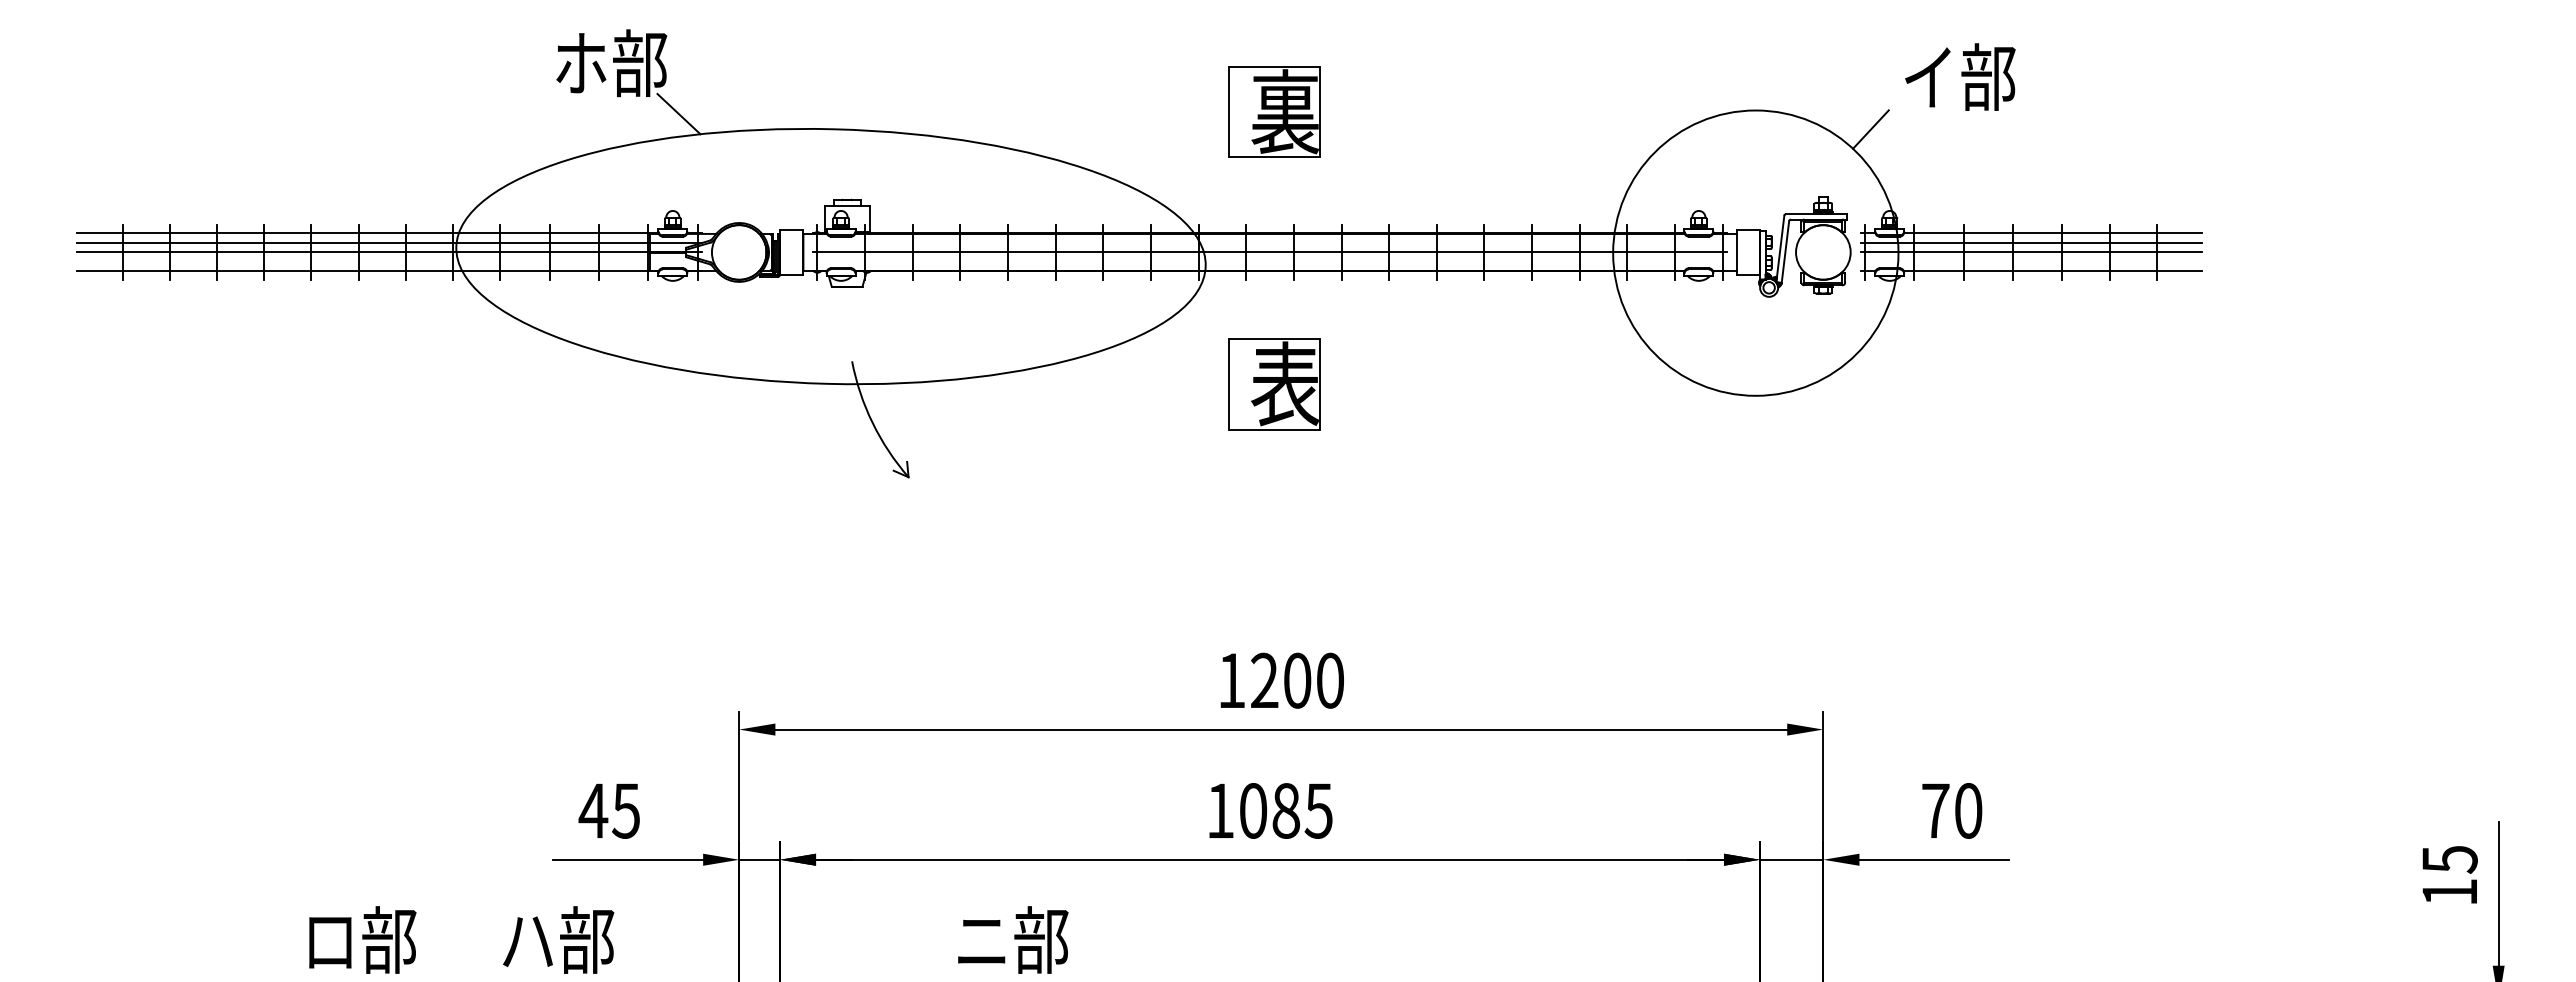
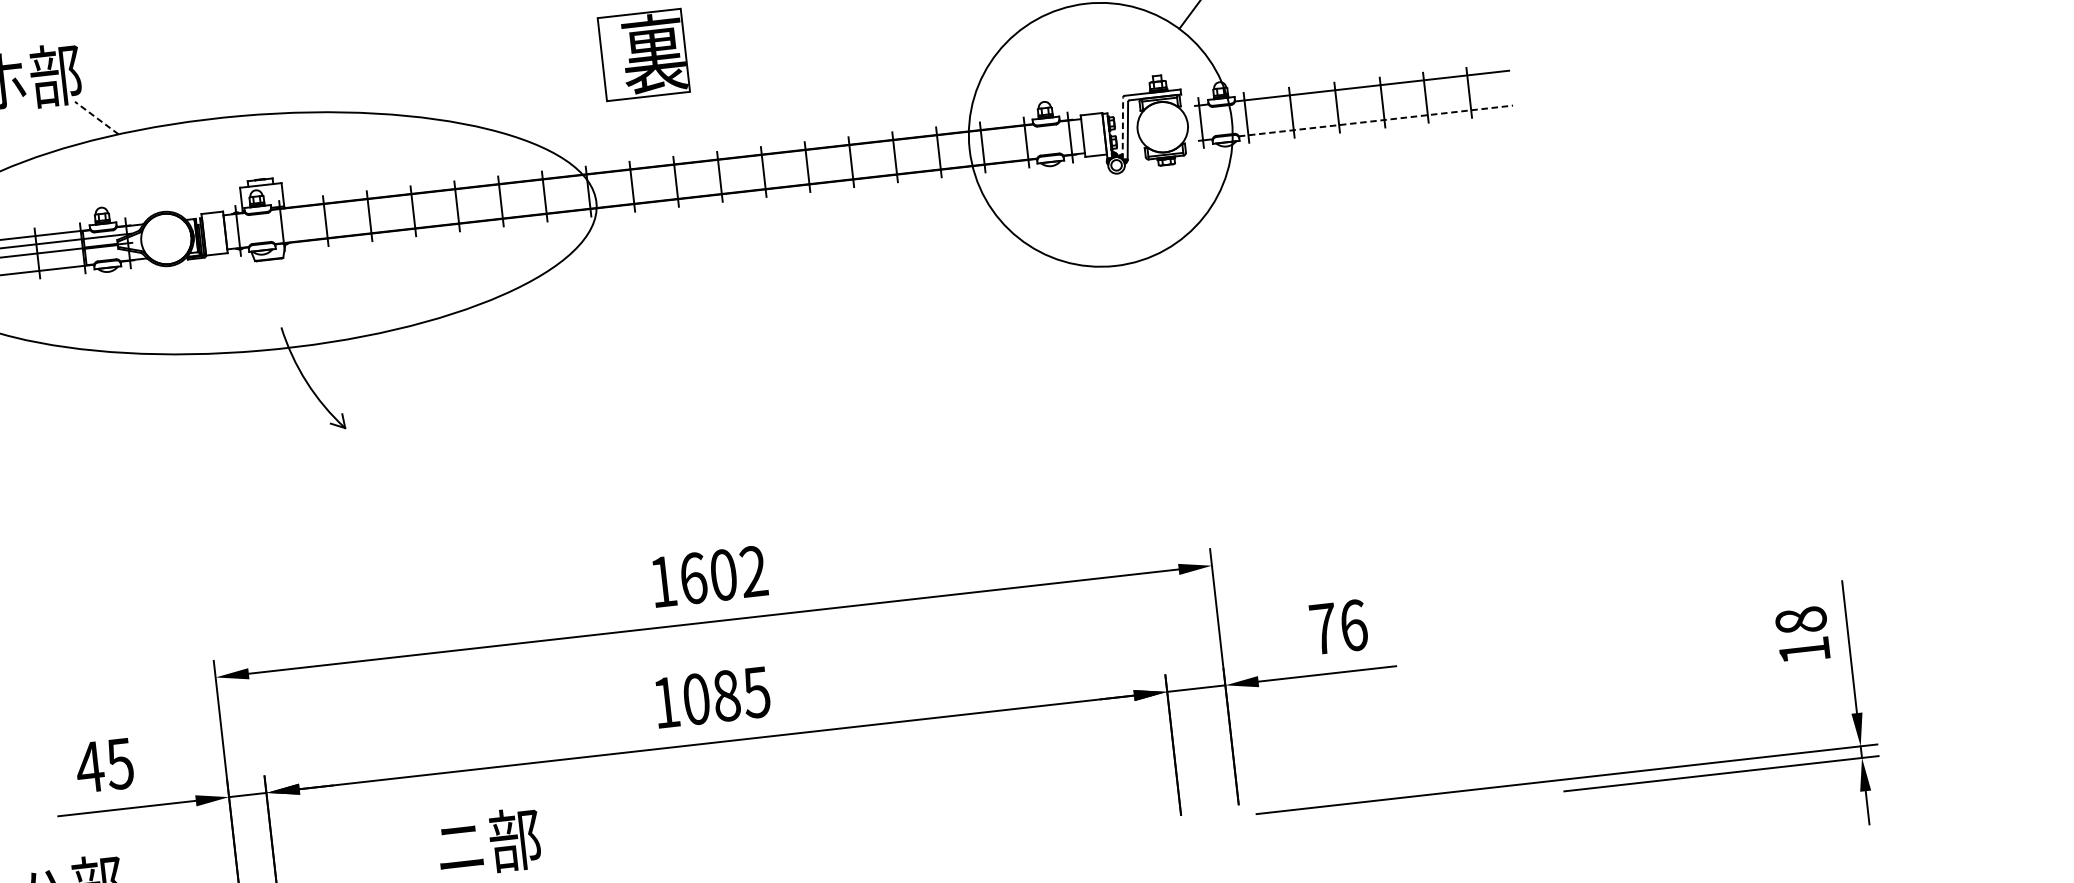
line: (678, 113) -> (96, 117), solid -> dashed
line: (2031, 242) -> (1353, 96), removed
line: (1780, 249) -> (1123, 128), solid -> dashed
line: (1269, 252) -> (653, 184), removed
line: (2031, 252) -> (1354, 105), removed
line: (2053, 271) -> (1376, 121), solid -> dashed
part: (1274, 384) -> (671, 305), removed
text: (1297, 680) -> (723, 574), 1200 -> 1602
text: (1968, 810) -> (1353, 625), 70 -> 76
text: (2449, 859) -> (1800, 620), 15 -> 18

